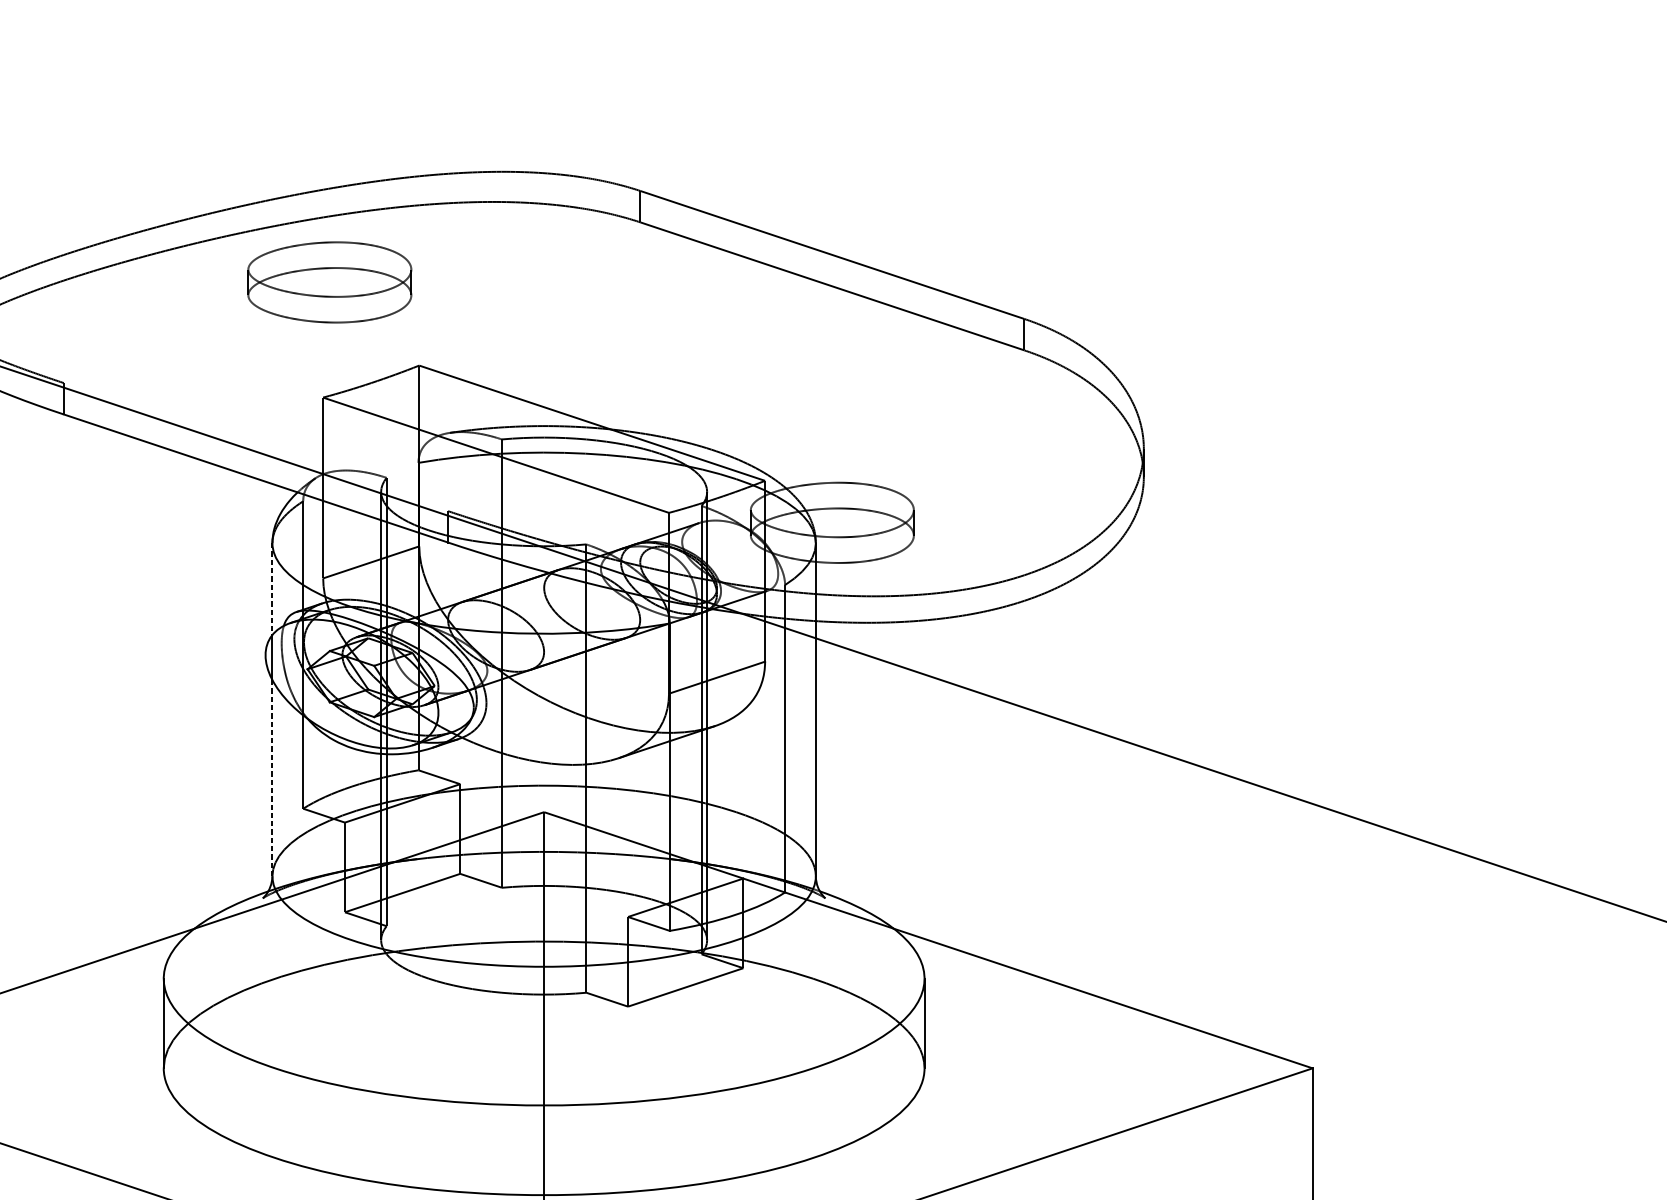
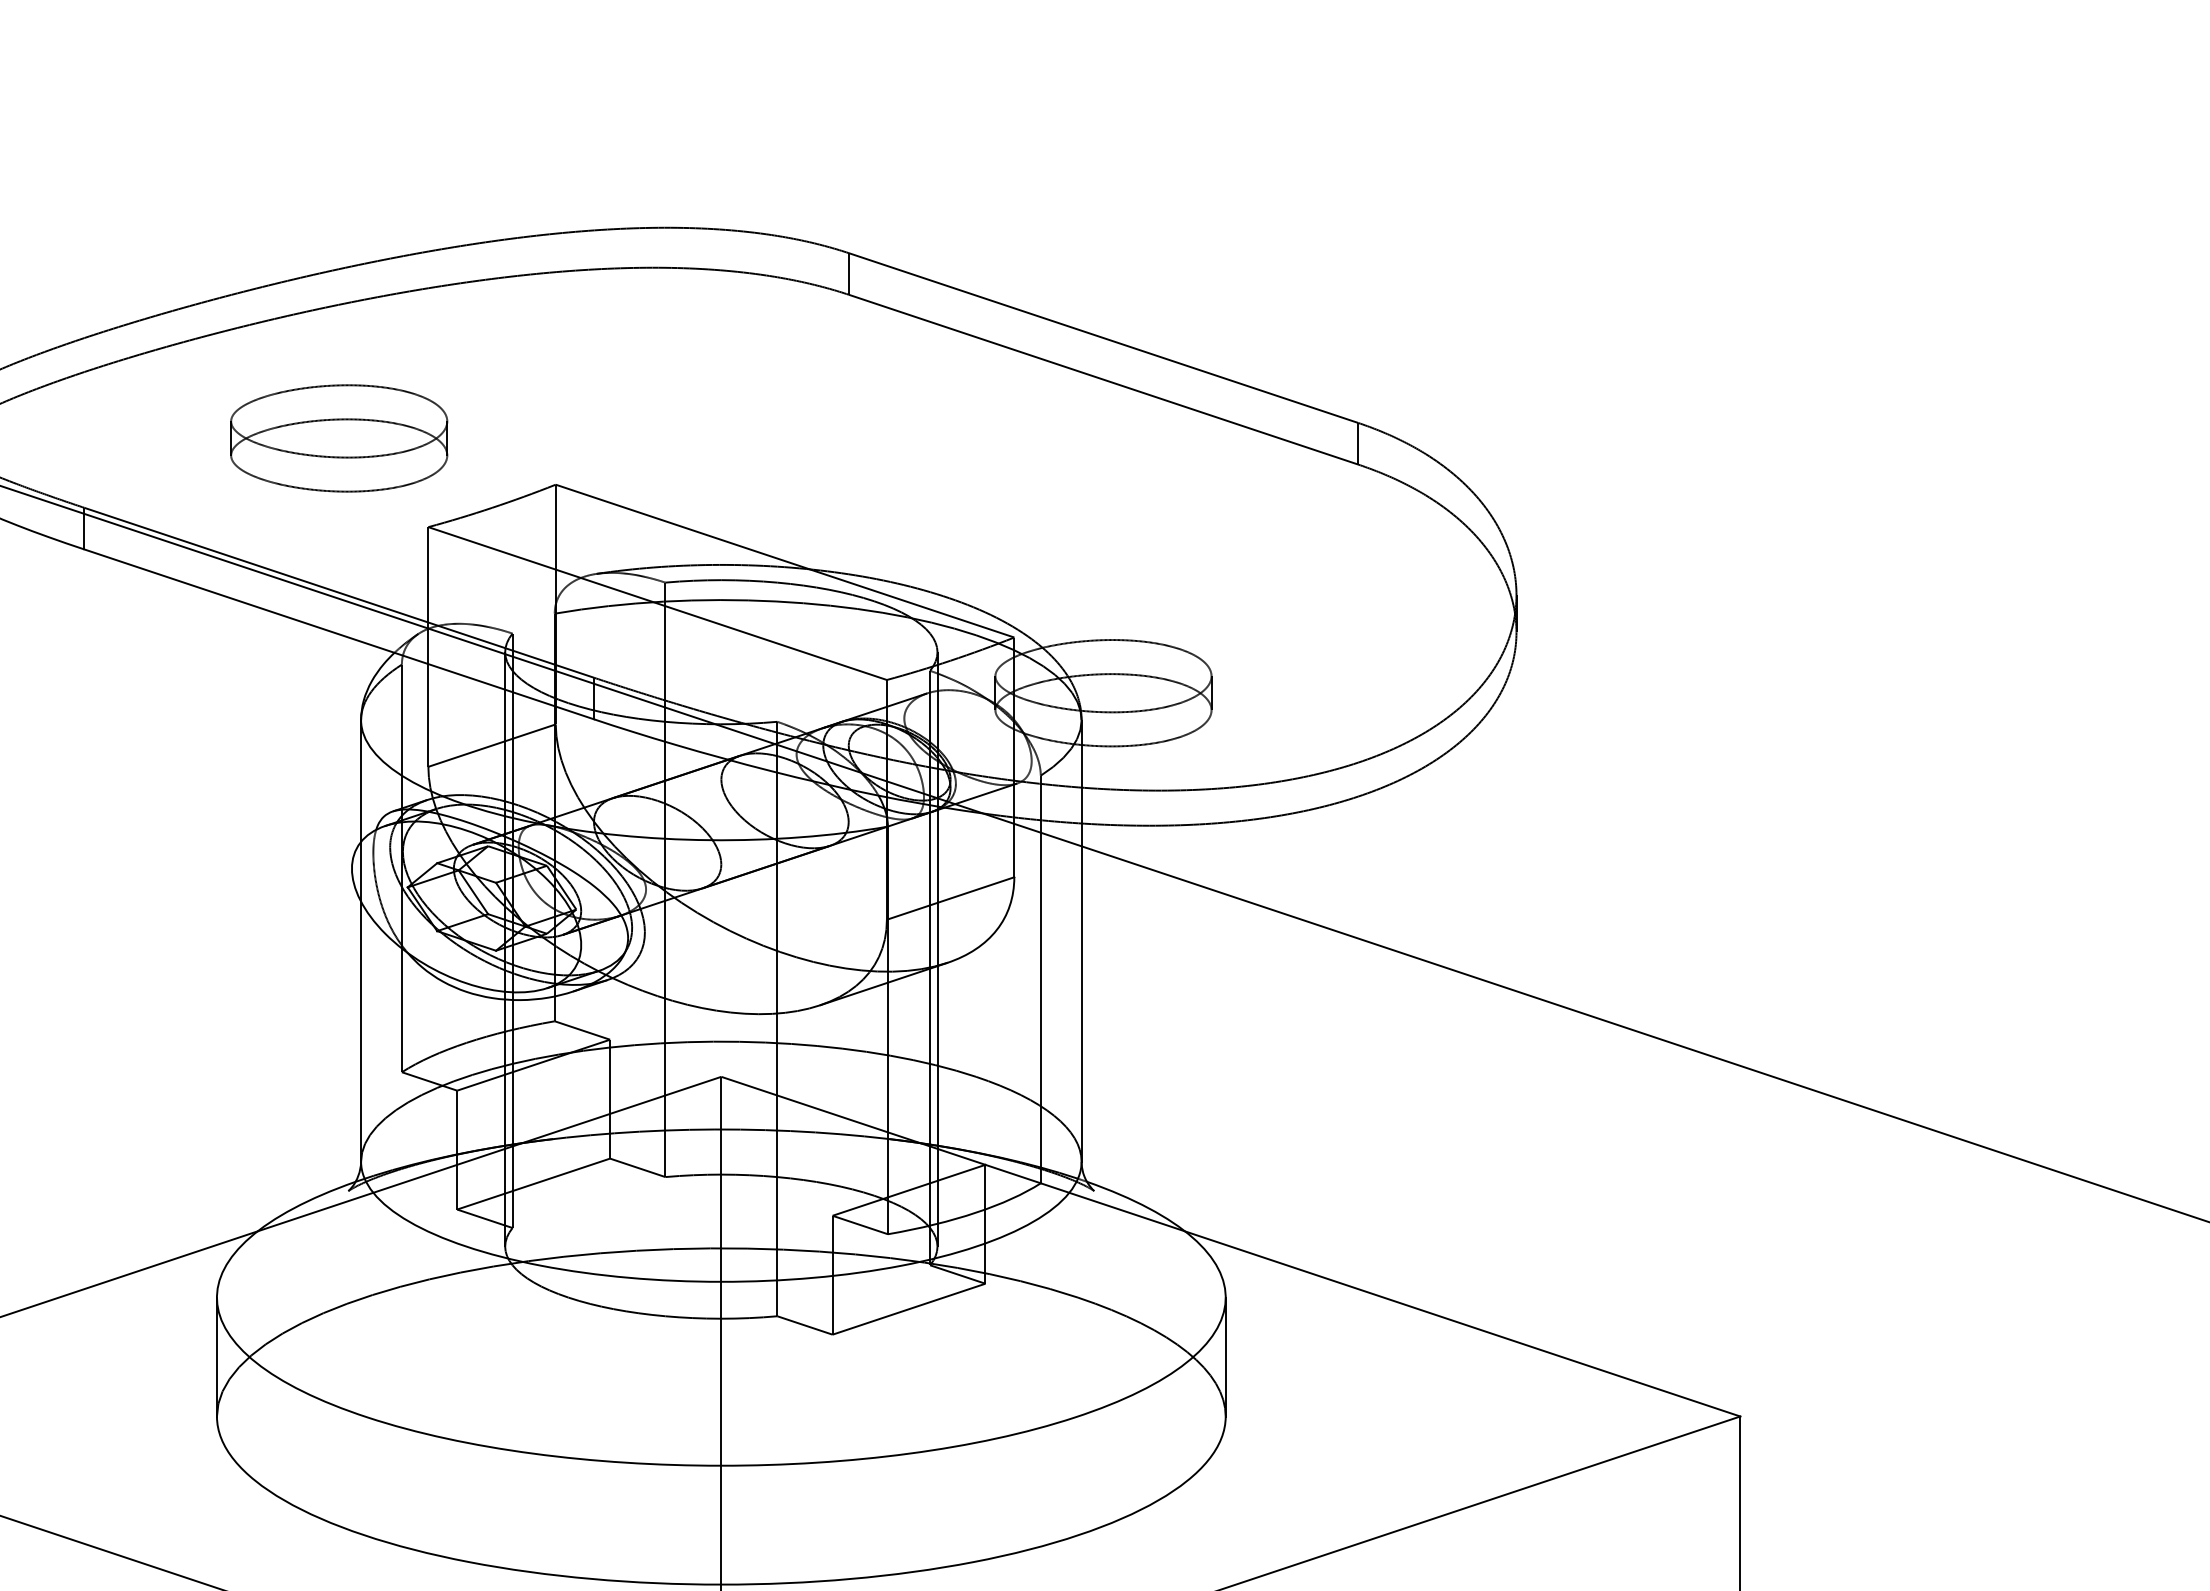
part: (330, 282) -> (339, 438), moved
line: (255, 446) -> (338, 592), added
line: (272, 589) -> (361, 781), dashed -> solid
line: (272, 778) -> (361, 1032), dashed -> solid

